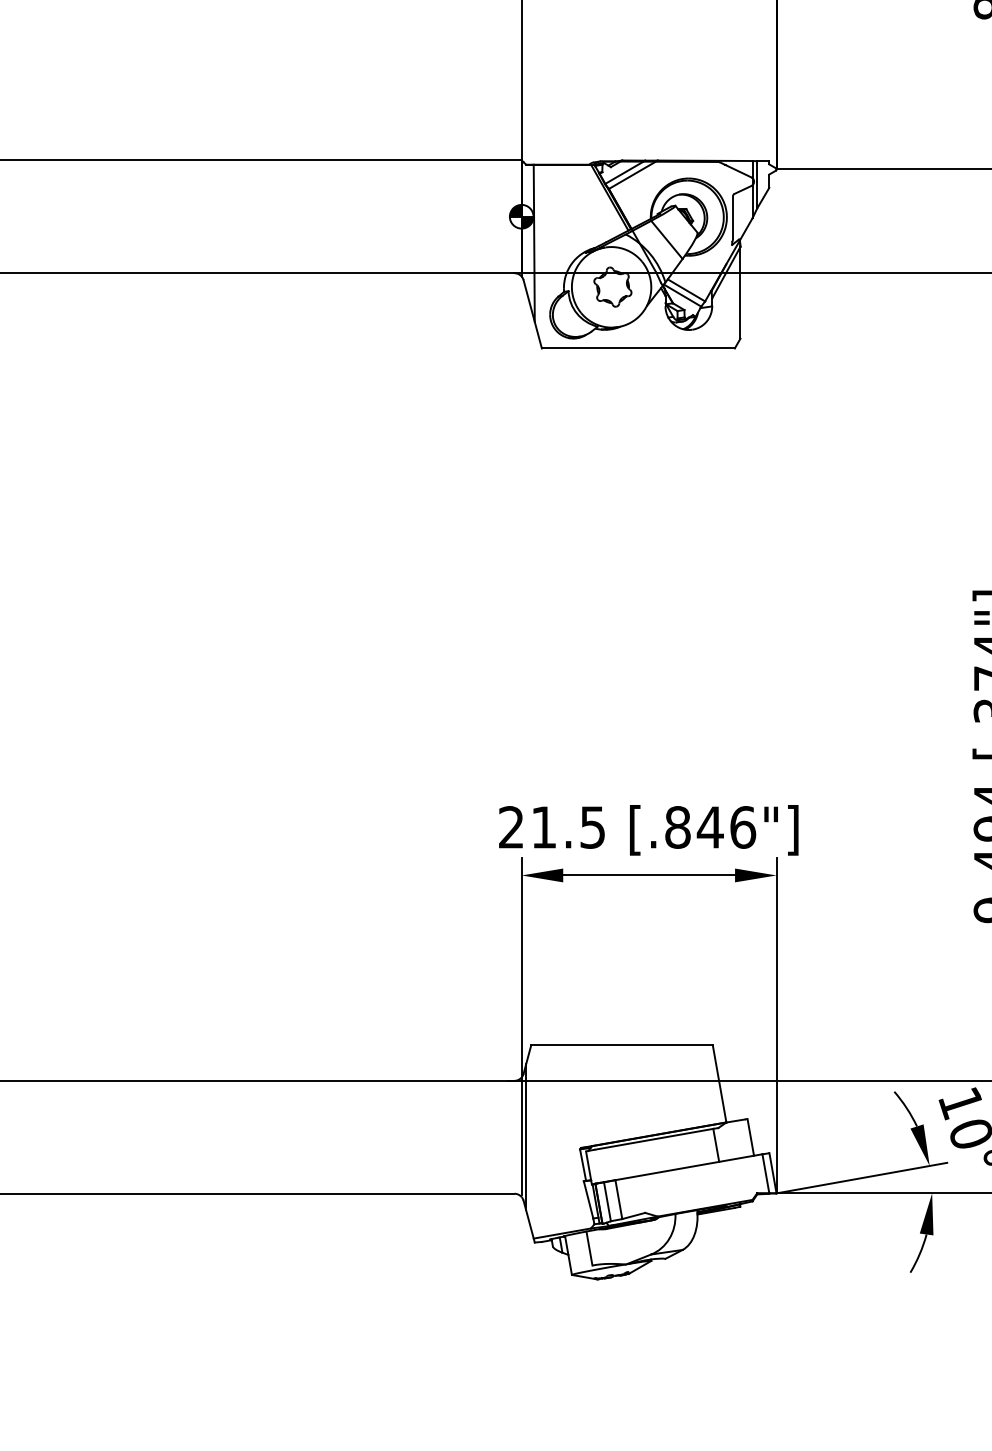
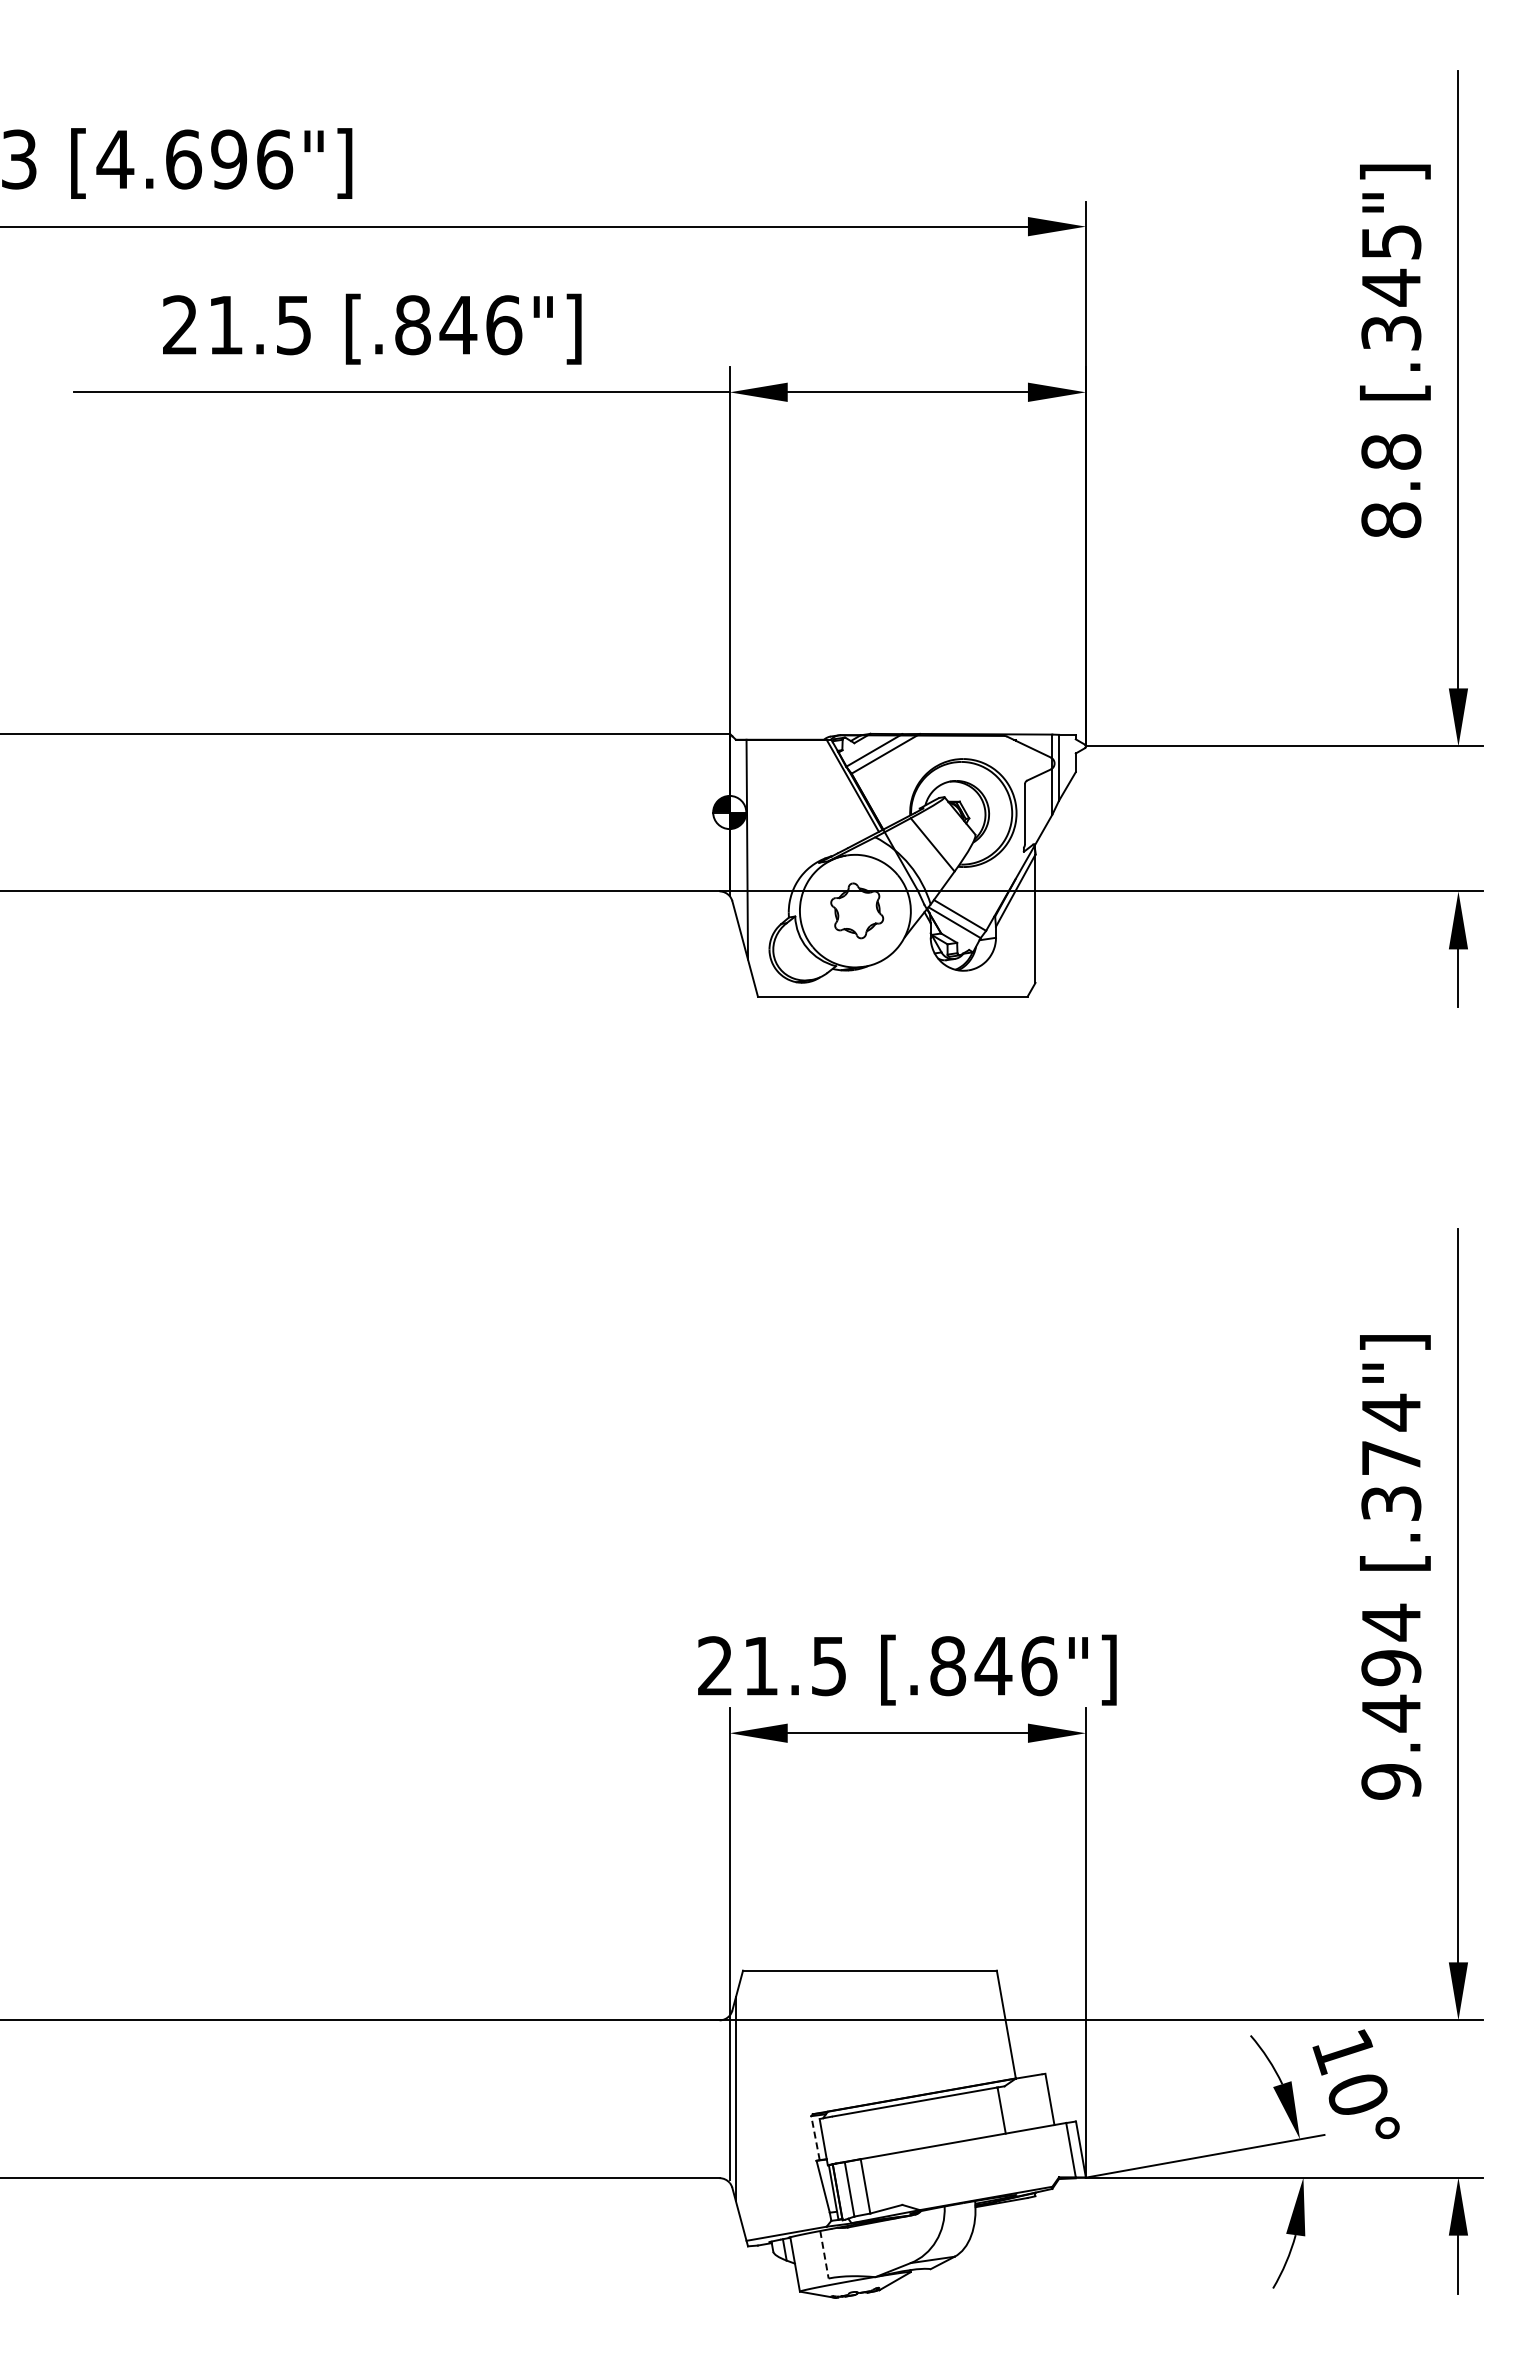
line: (583, 1164) -> (815, 2137), solid -> dashed
line: (589, 1249) -> (824, 2255), solid -> dashed

